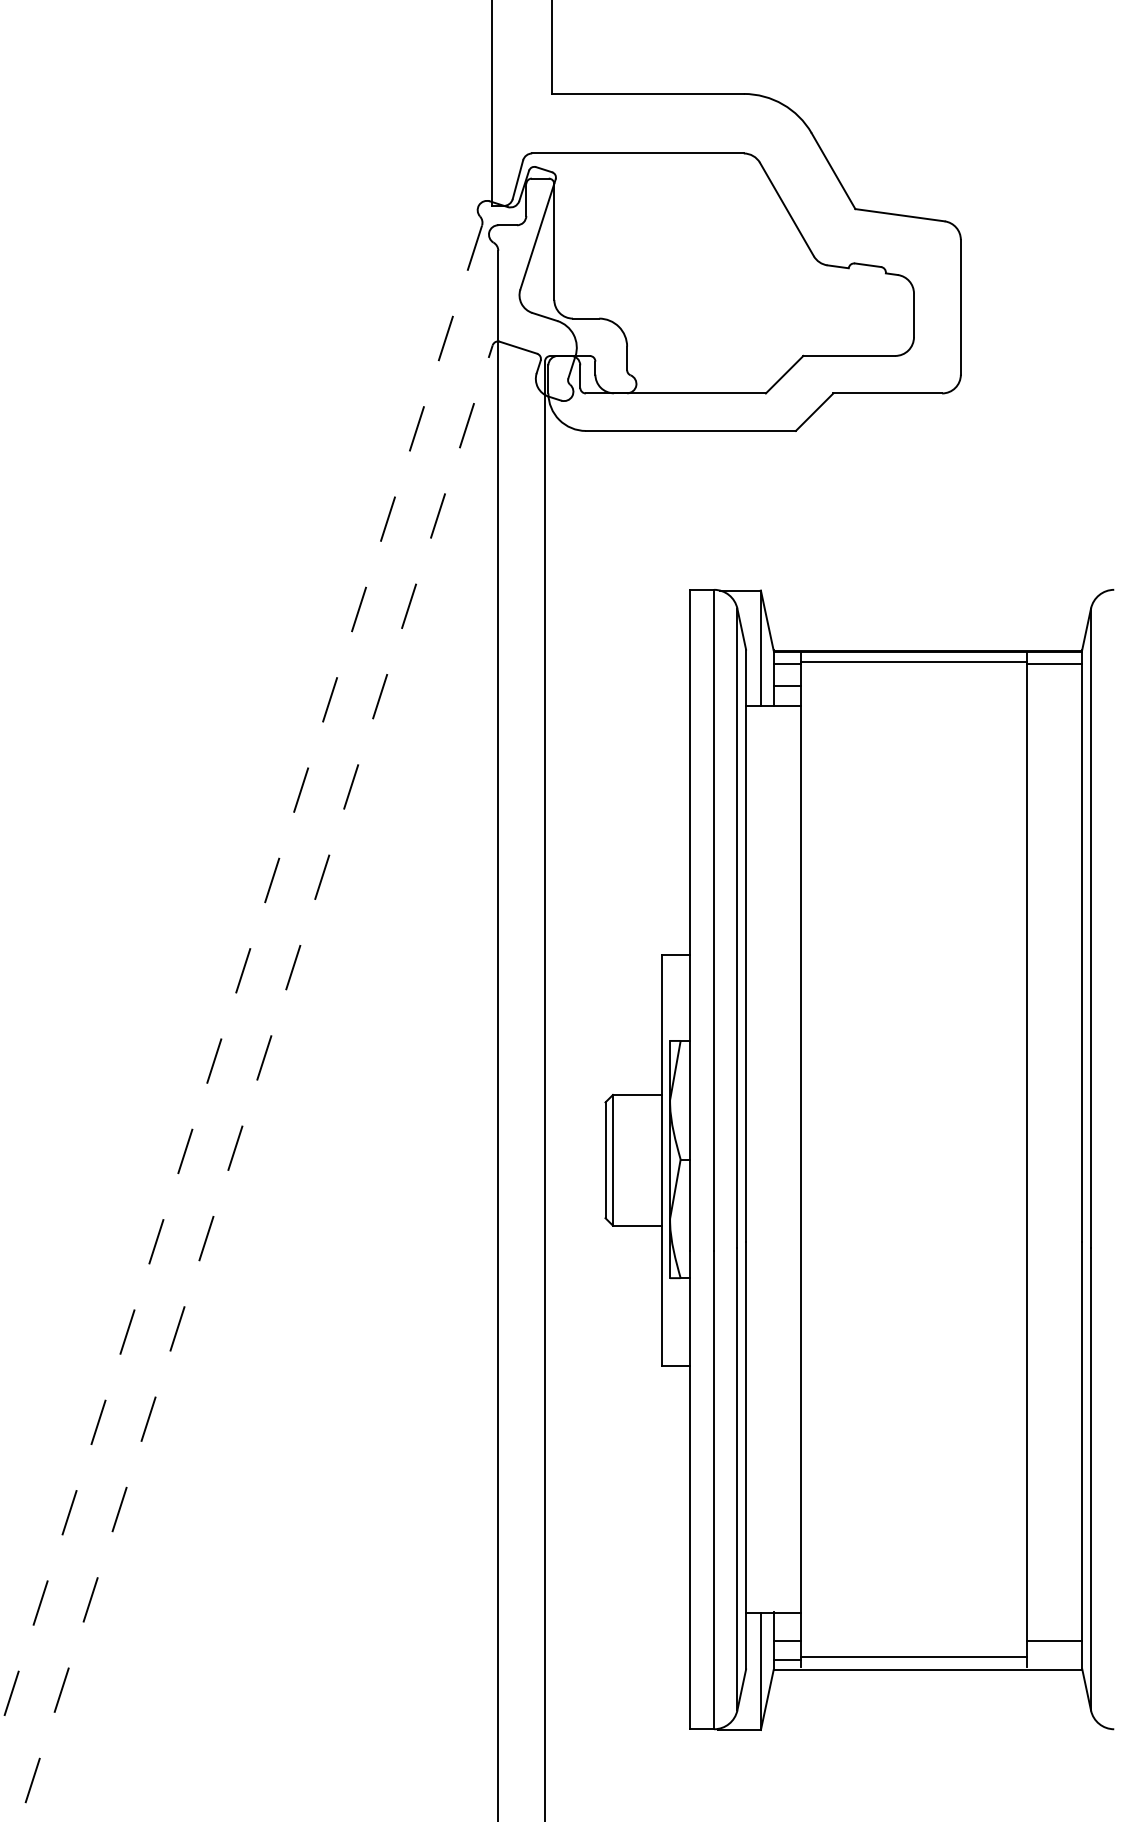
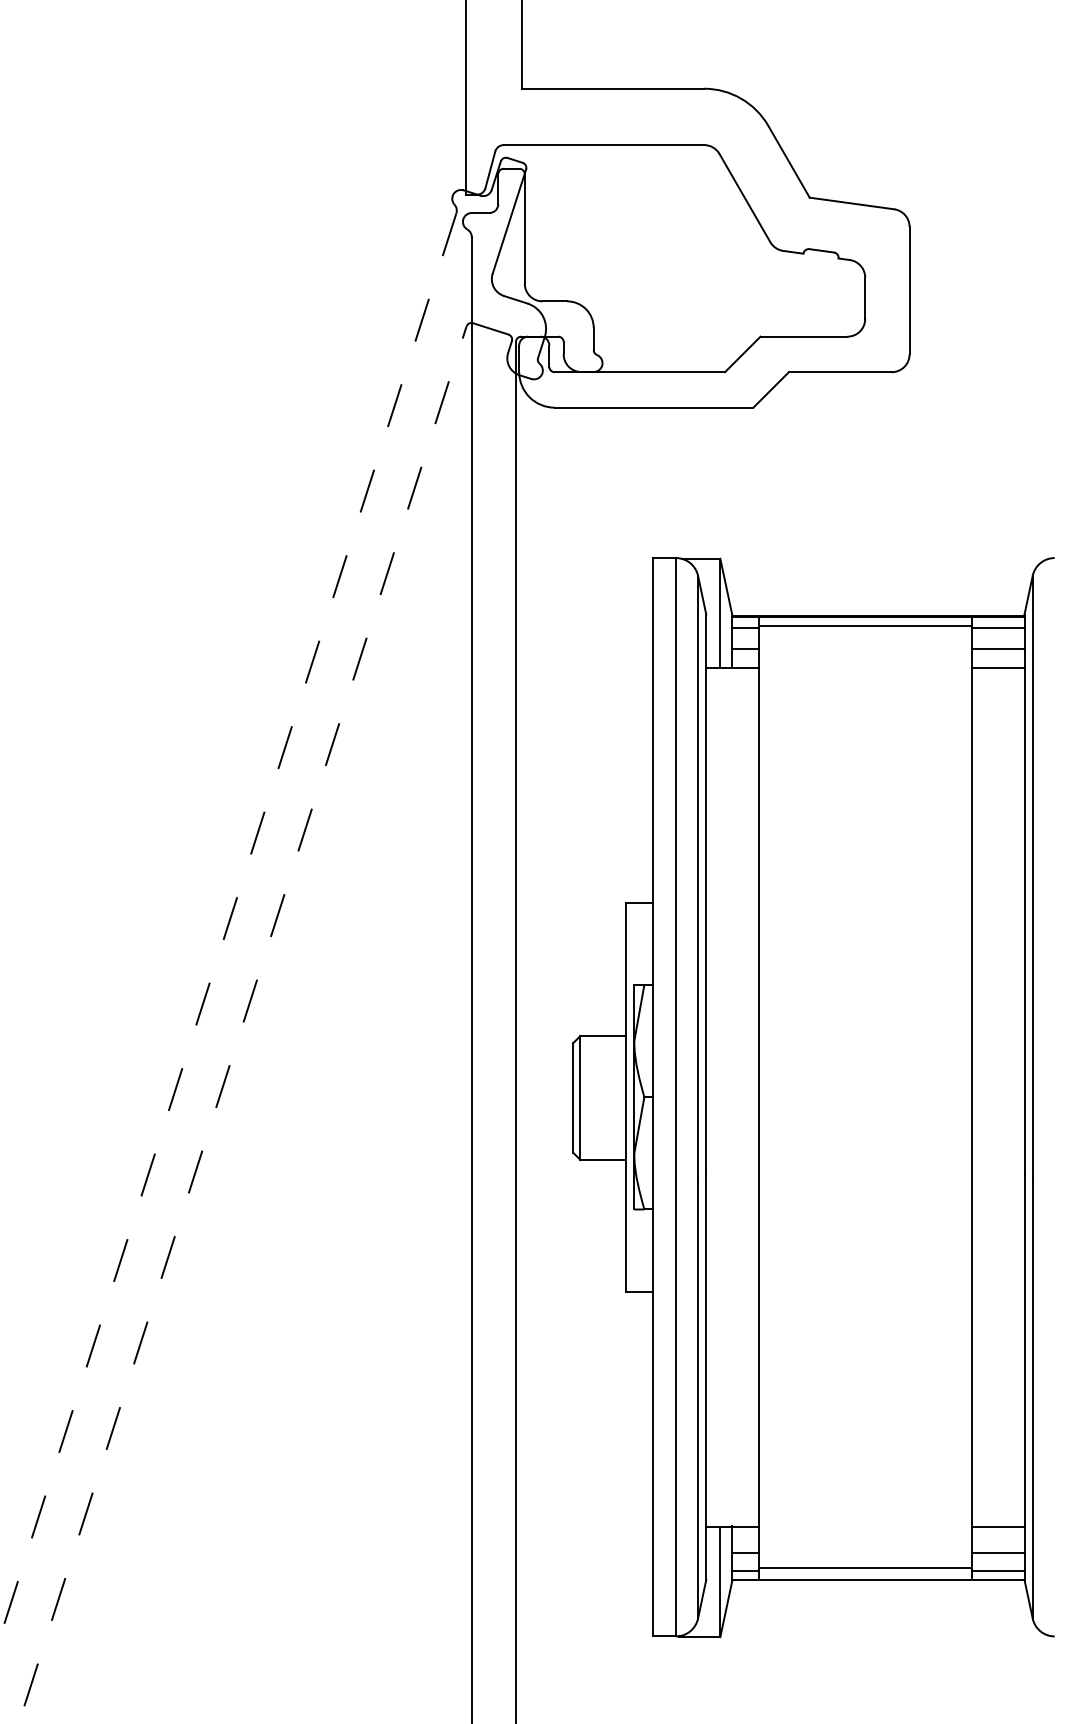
line: (1054, 685) -> (998, 648), added
line: (1054, 705) -> (998, 667), added
line: (1054, 1613) -> (998, 1526), added
line: (1054, 1660) -> (998, 1571), added

